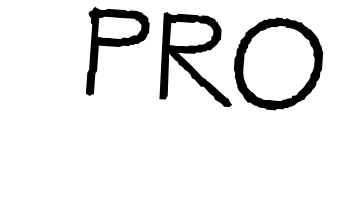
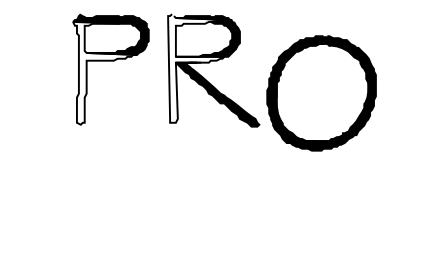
fill: (112, 54) -> (105, 72), removed
fill: (187, 57) -> (200, 68), removed
part: (278, 64) -> (321, 93), moved

